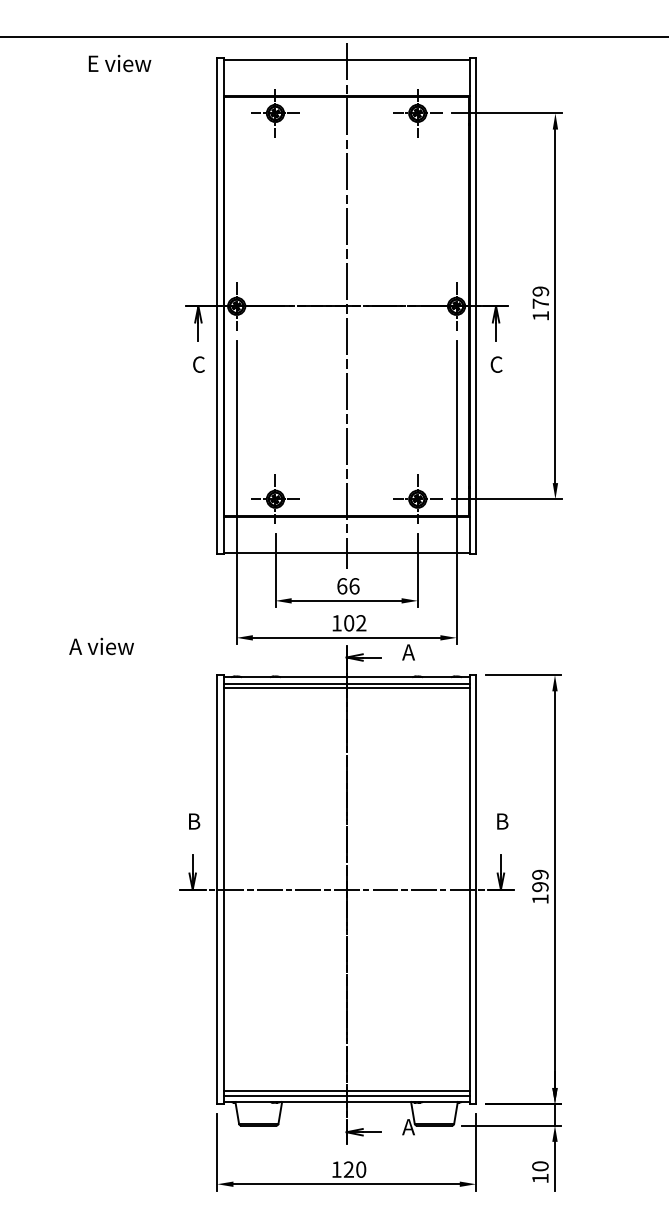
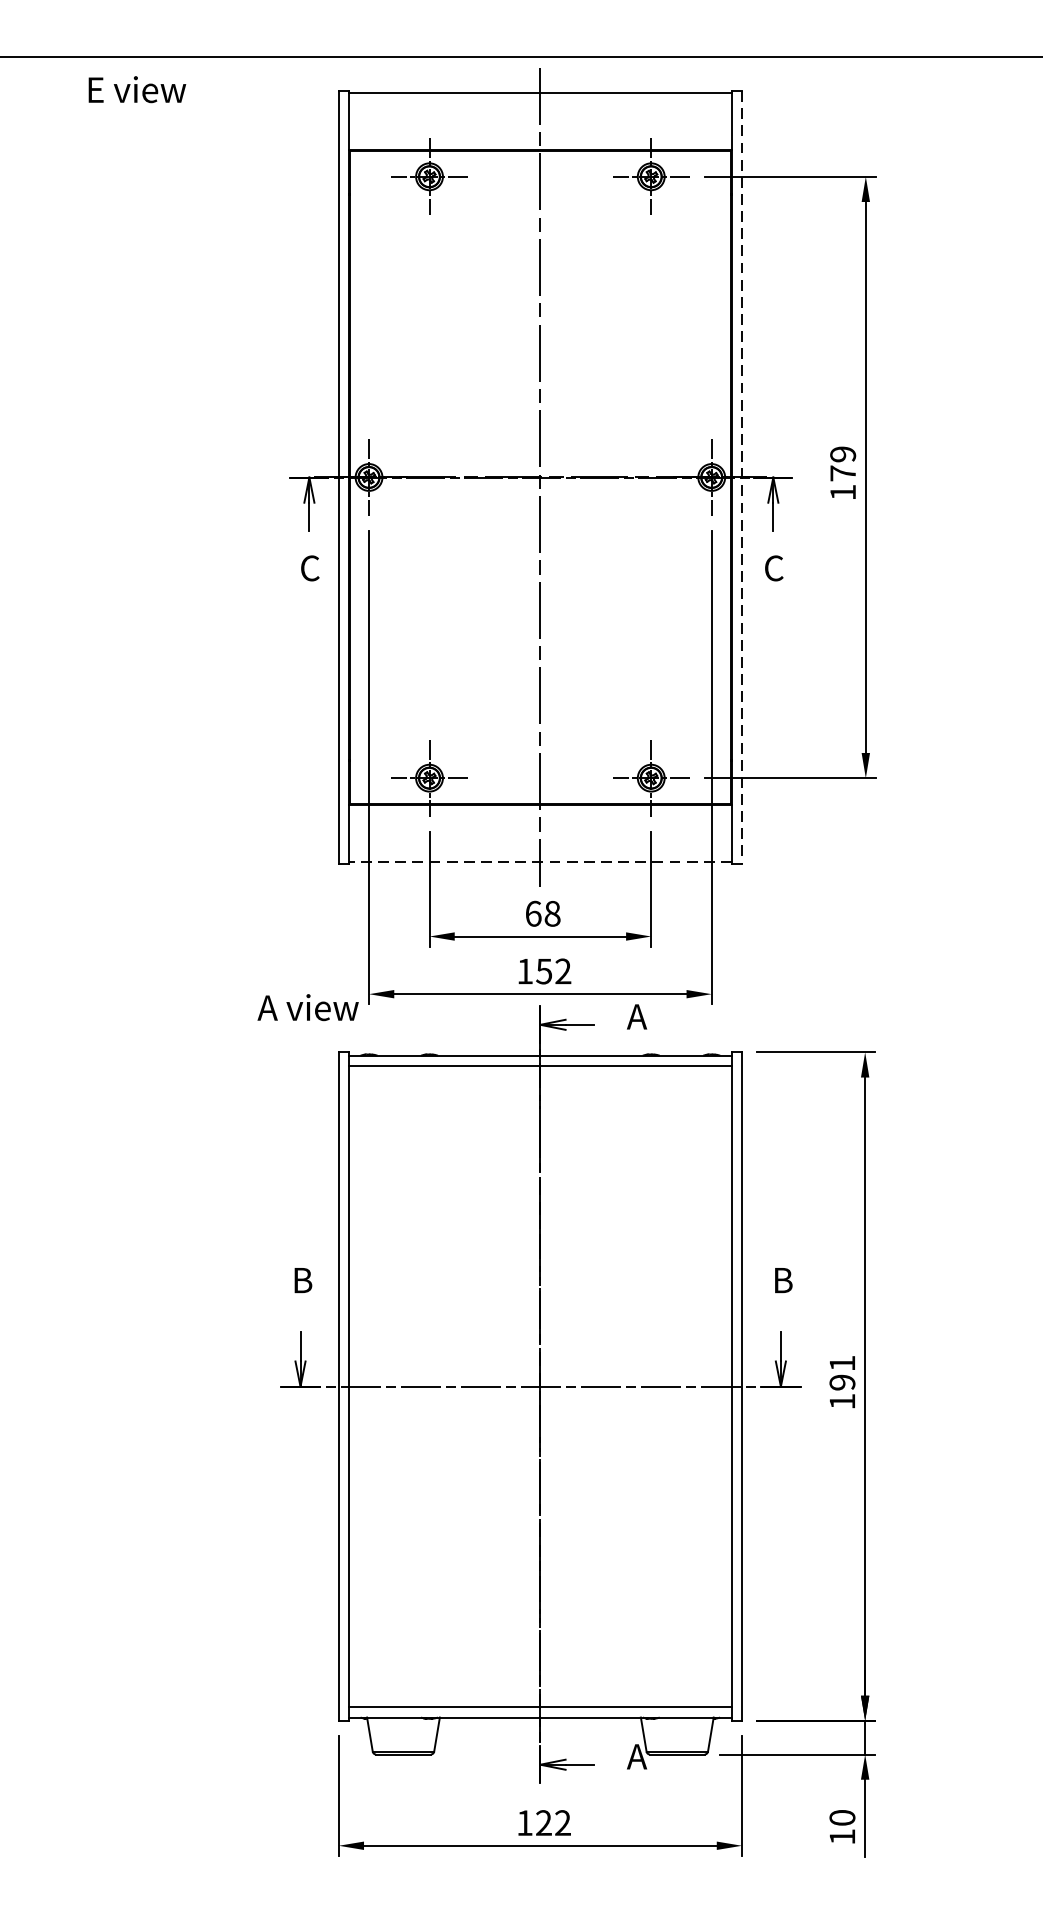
text: (119, 63) -> (136, 89), moved
line: (475, 306) -> (741, 477), solid -> dashed
line: (346, 553) -> (540, 862), solid -> dashed
text: (354, 586) -> (552, 914), 66 -> 68
text: (348, 623) -> (543, 971), 102 -> 152
text: (101, 646) -> (307, 1007), moved
line: (346, 688) -> (540, 1073), removed
text: (540, 874) -> (842, 1363), 199 -> 191
line: (346, 1091) -> (540, 1701), removed
text: (361, 1169) -> (563, 1822), 120 -> 122

